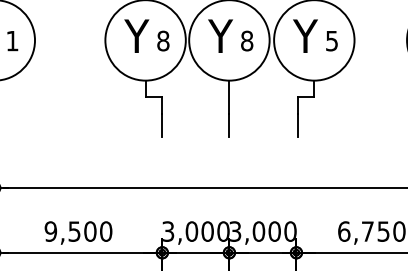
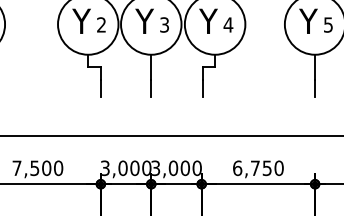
text: (163, 40) -> (101, 24), 8 -> 2
text: (246, 40) -> (164, 24), 8 -> 3
text: (332, 40) -> (228, 24), 5 -> 4
text: (50, 231) -> (16, 168), 9,500 -> 7,500

